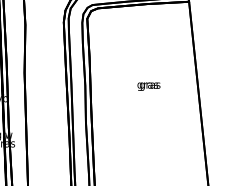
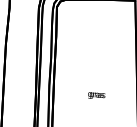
text: (148, 86) -> (96, 95), moved

